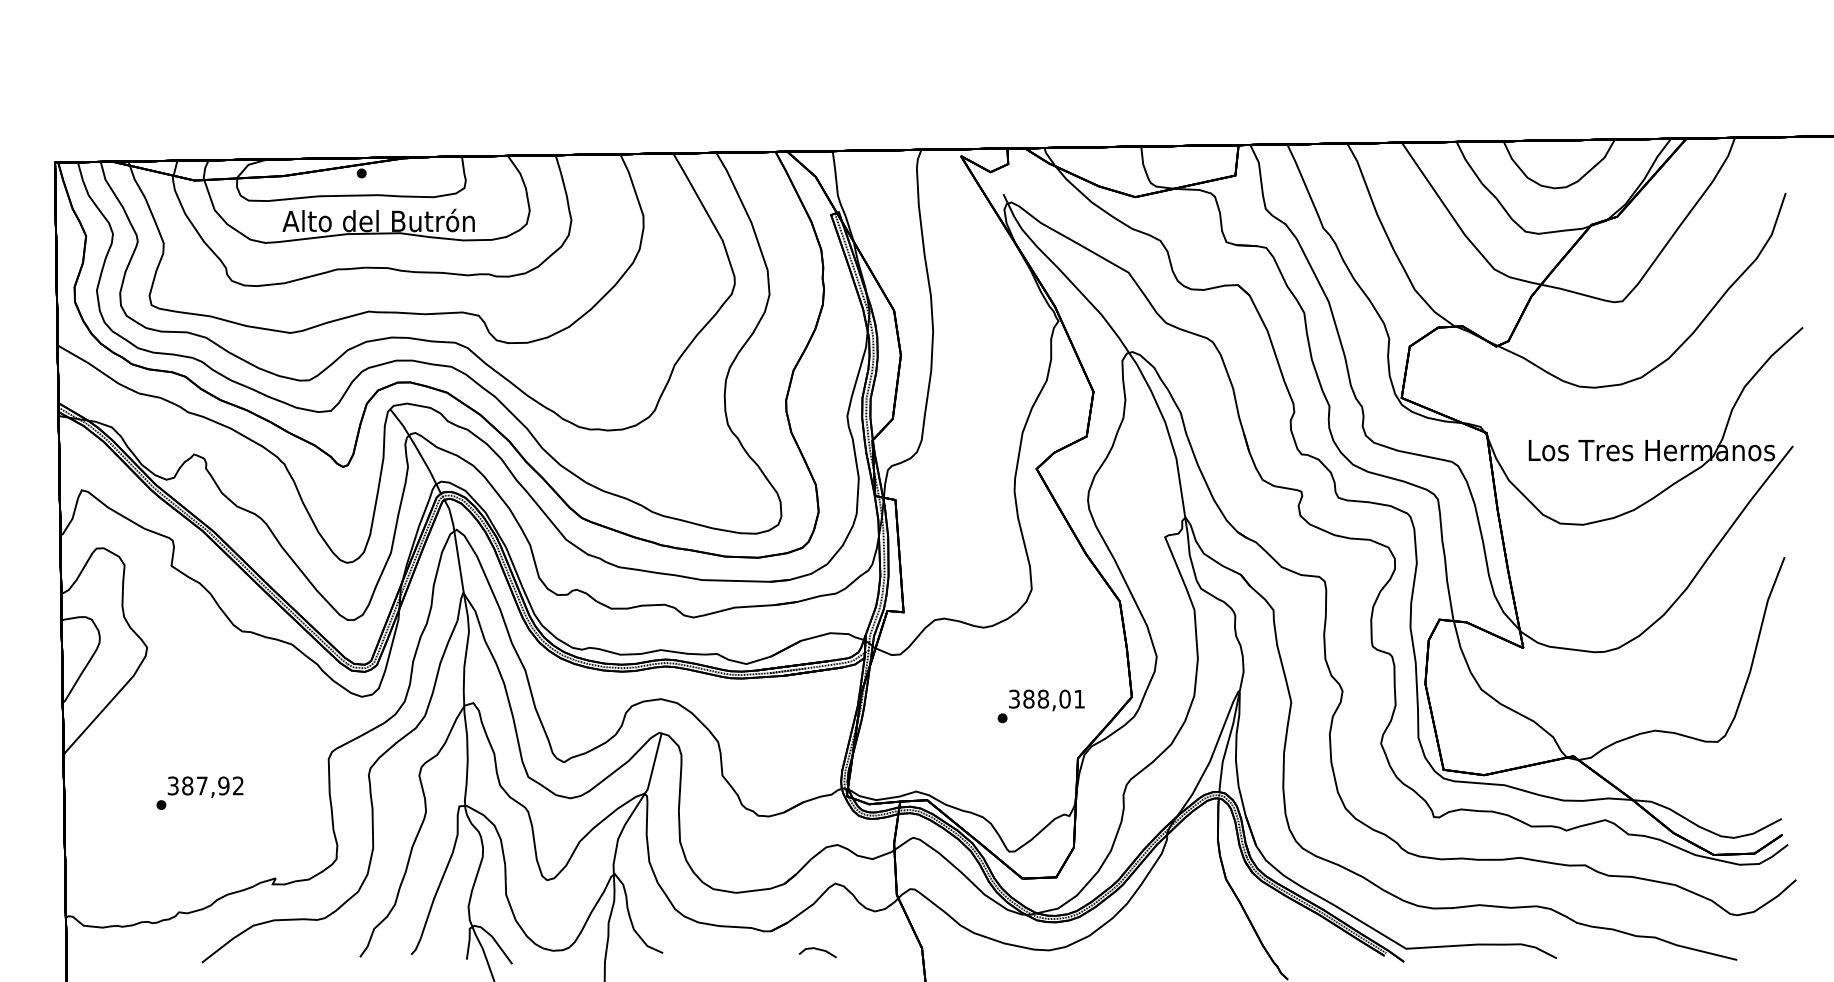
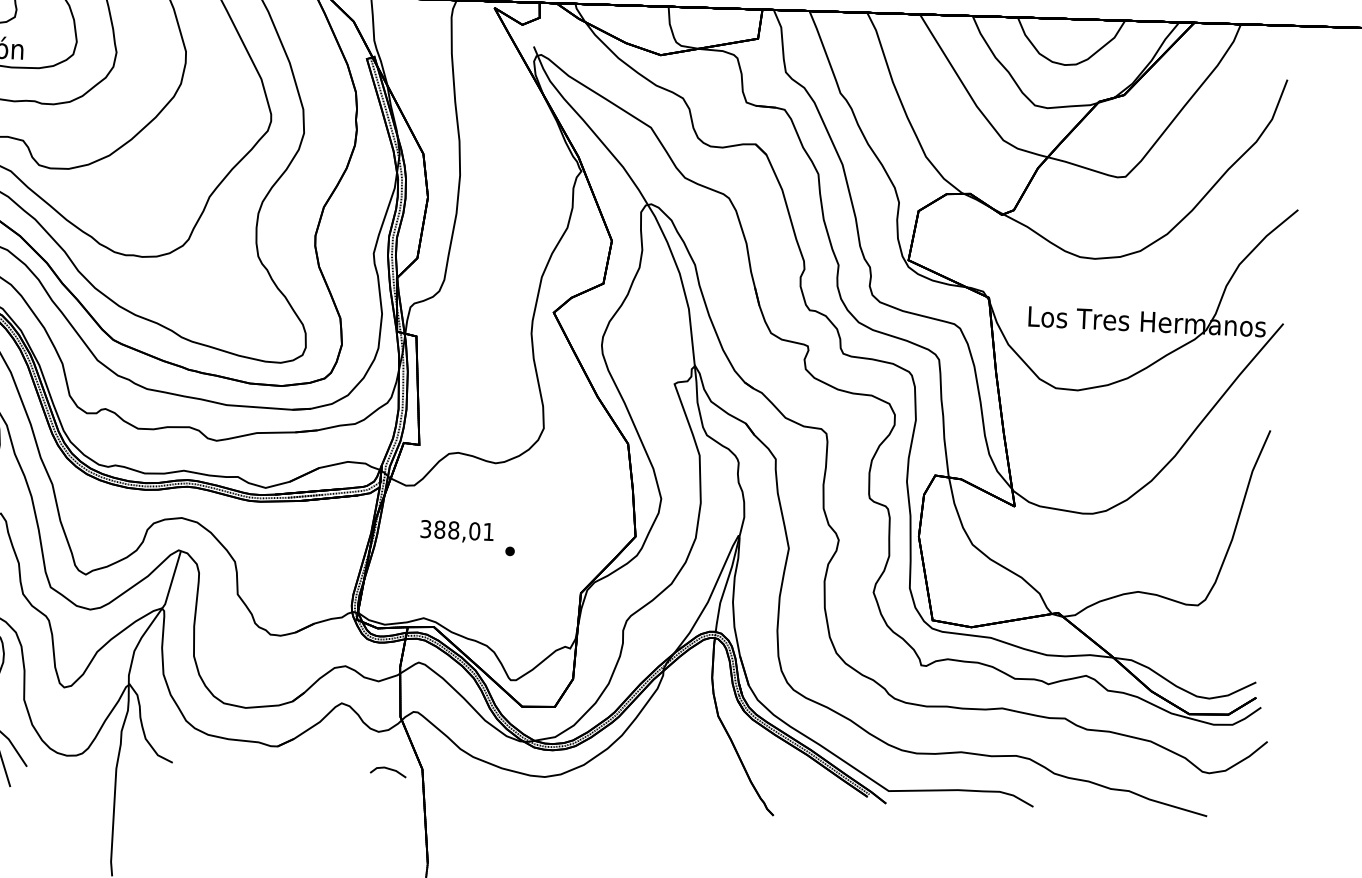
text: (1046, 700) -> (456, 531), moved
part: (817, 952) -> (388, 771), moved

